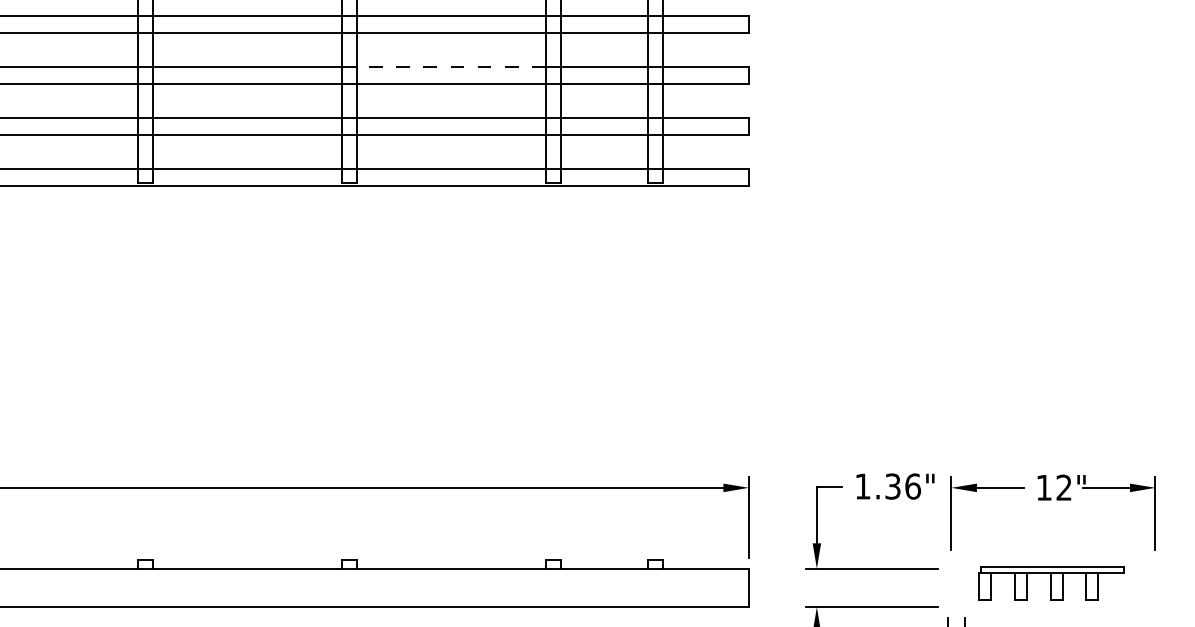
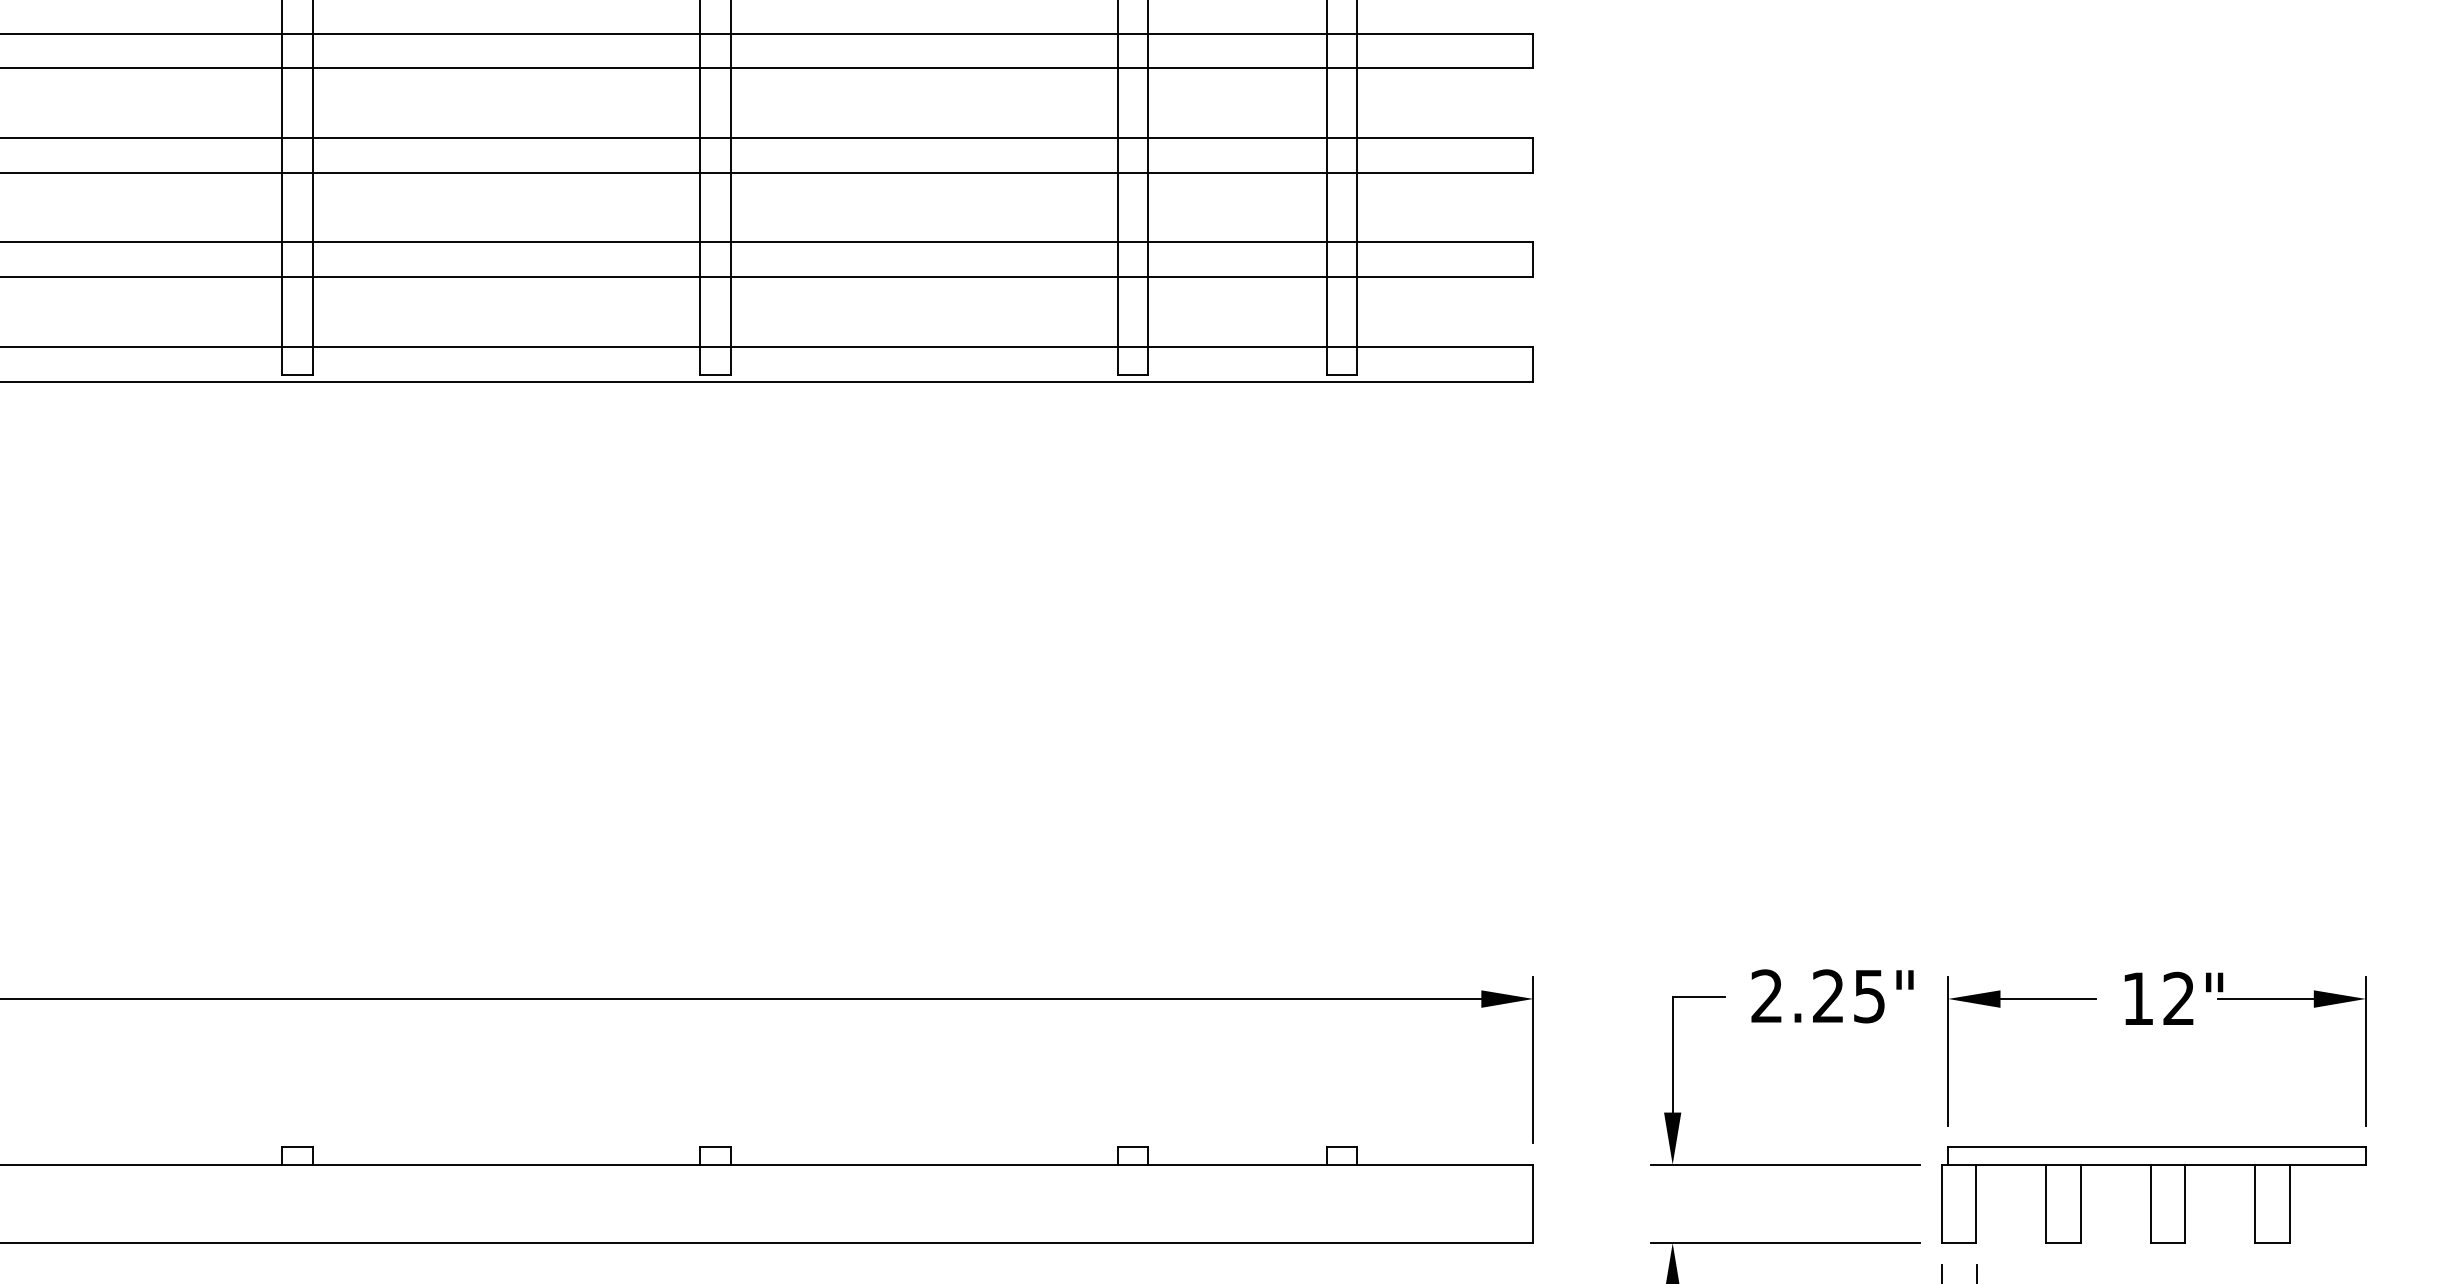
line: (451, 67) -> (924, 138), dashed -> solid
text: (888, 486) -> (1819, 996), 1.36" -> 2.25"
part: (1051, 583) -> (2153, 1194), size x1.43

